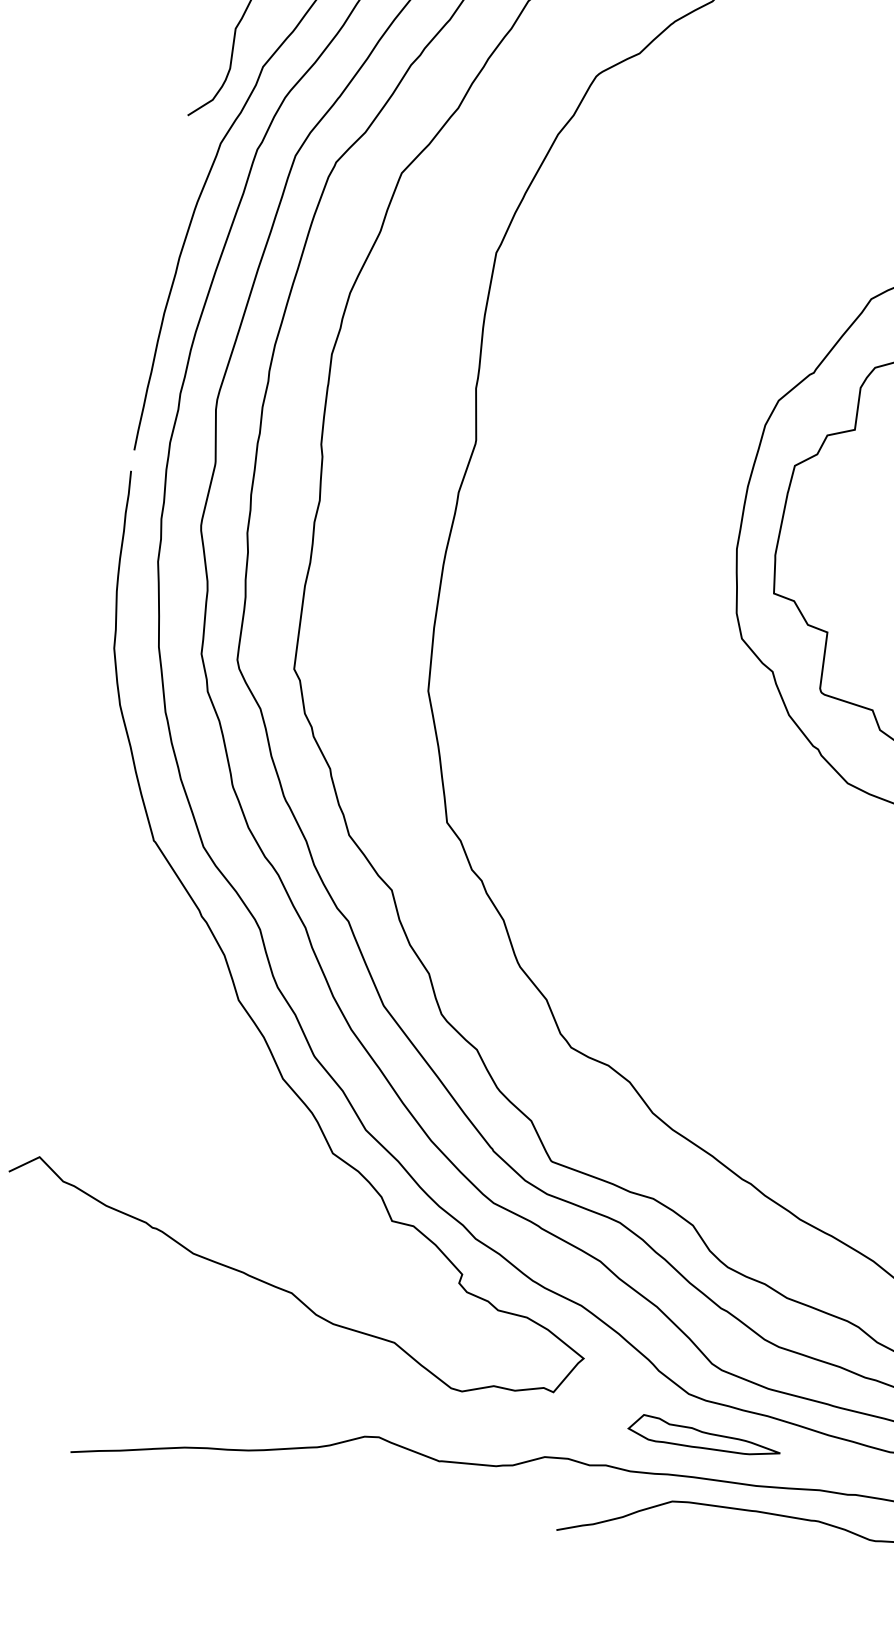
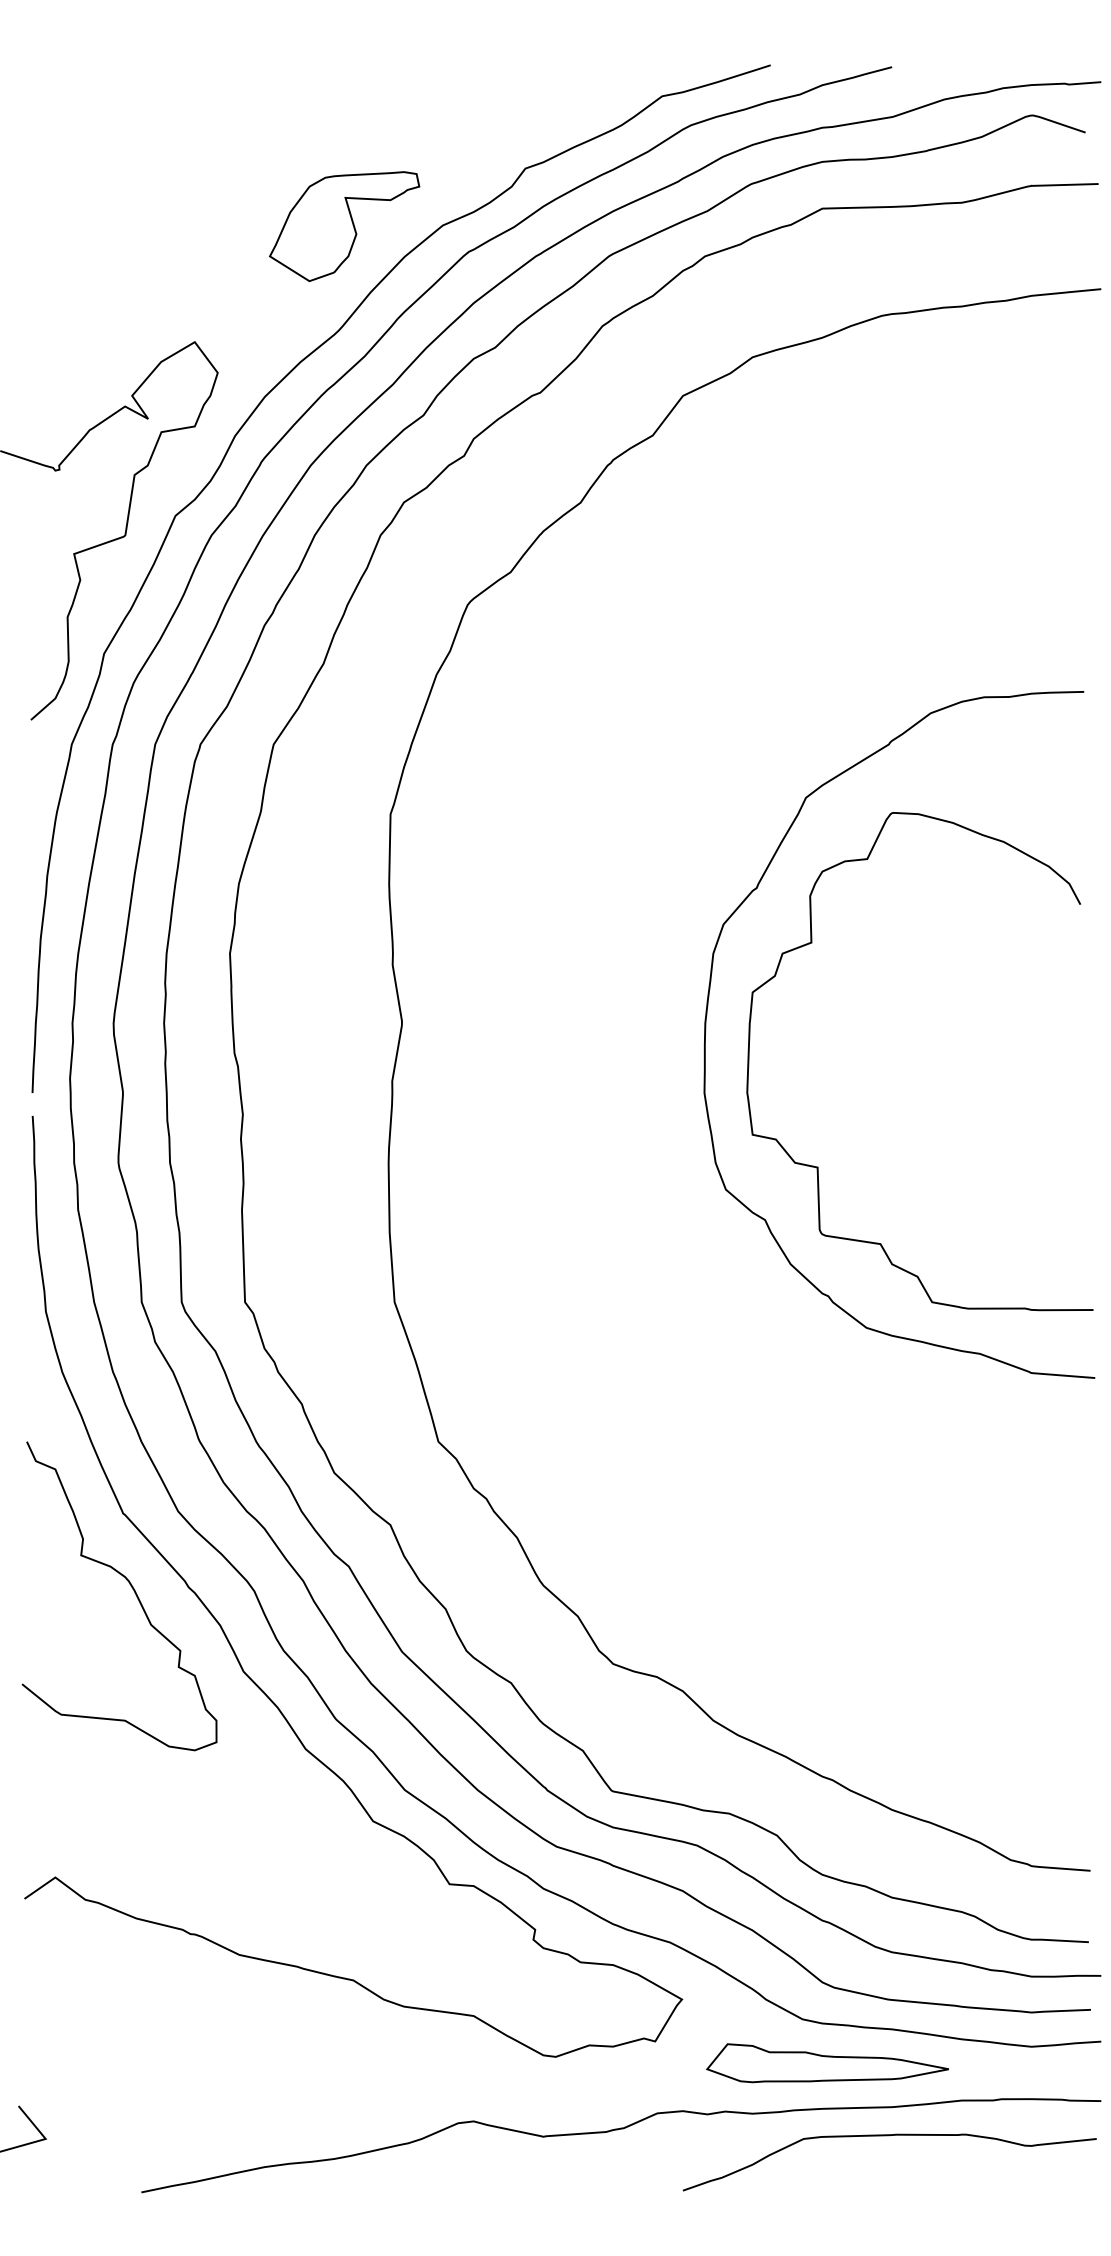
curve: (151, 910) -> (132, 1589), added
part: (704, 1437) -> (827, 2063), size x1.43

